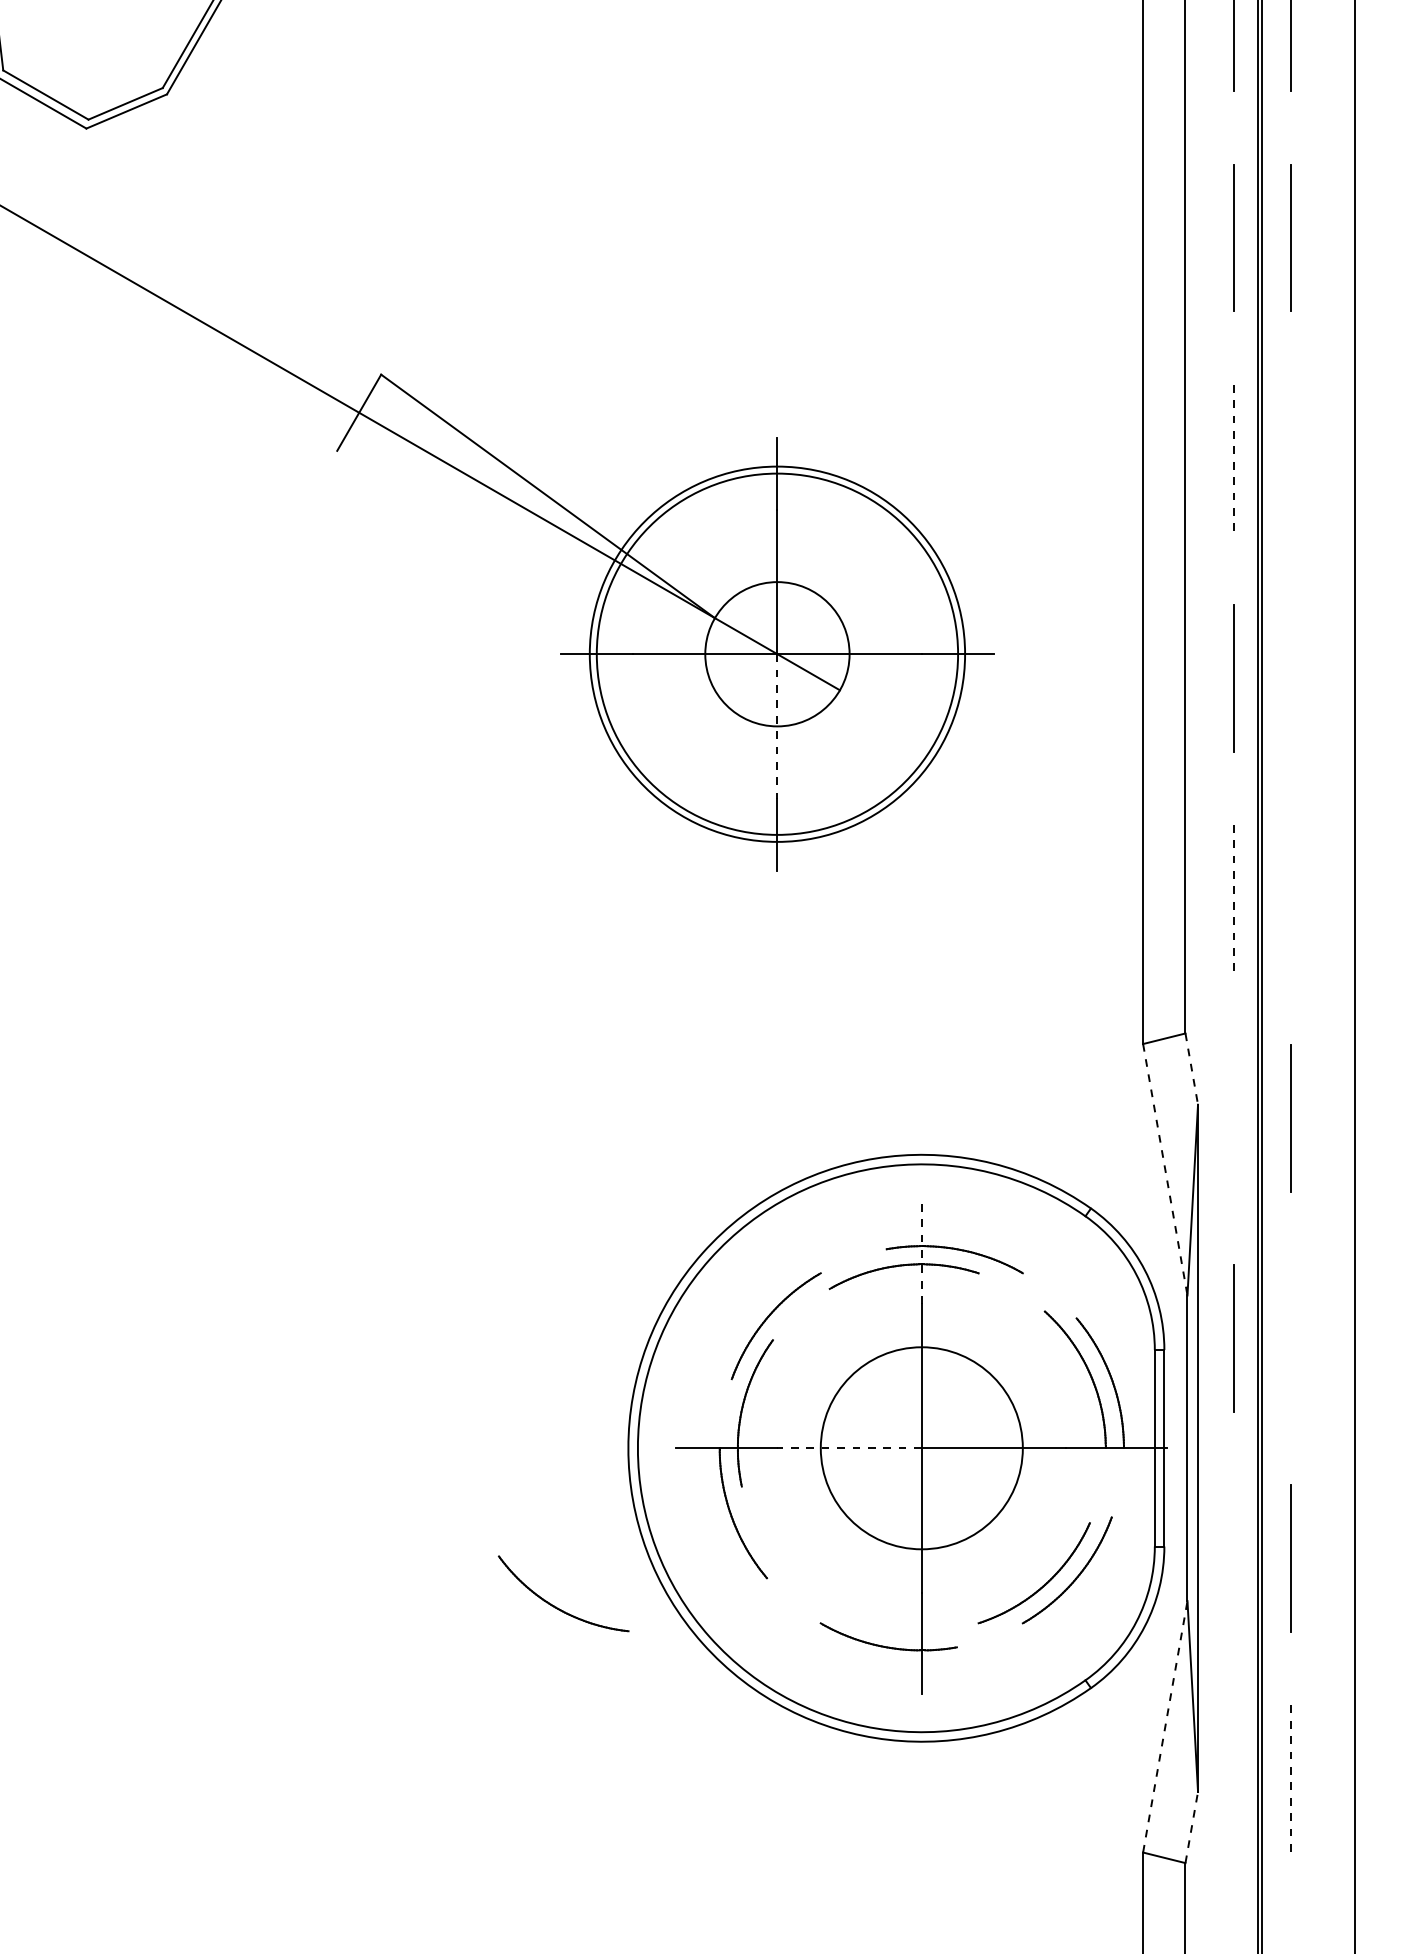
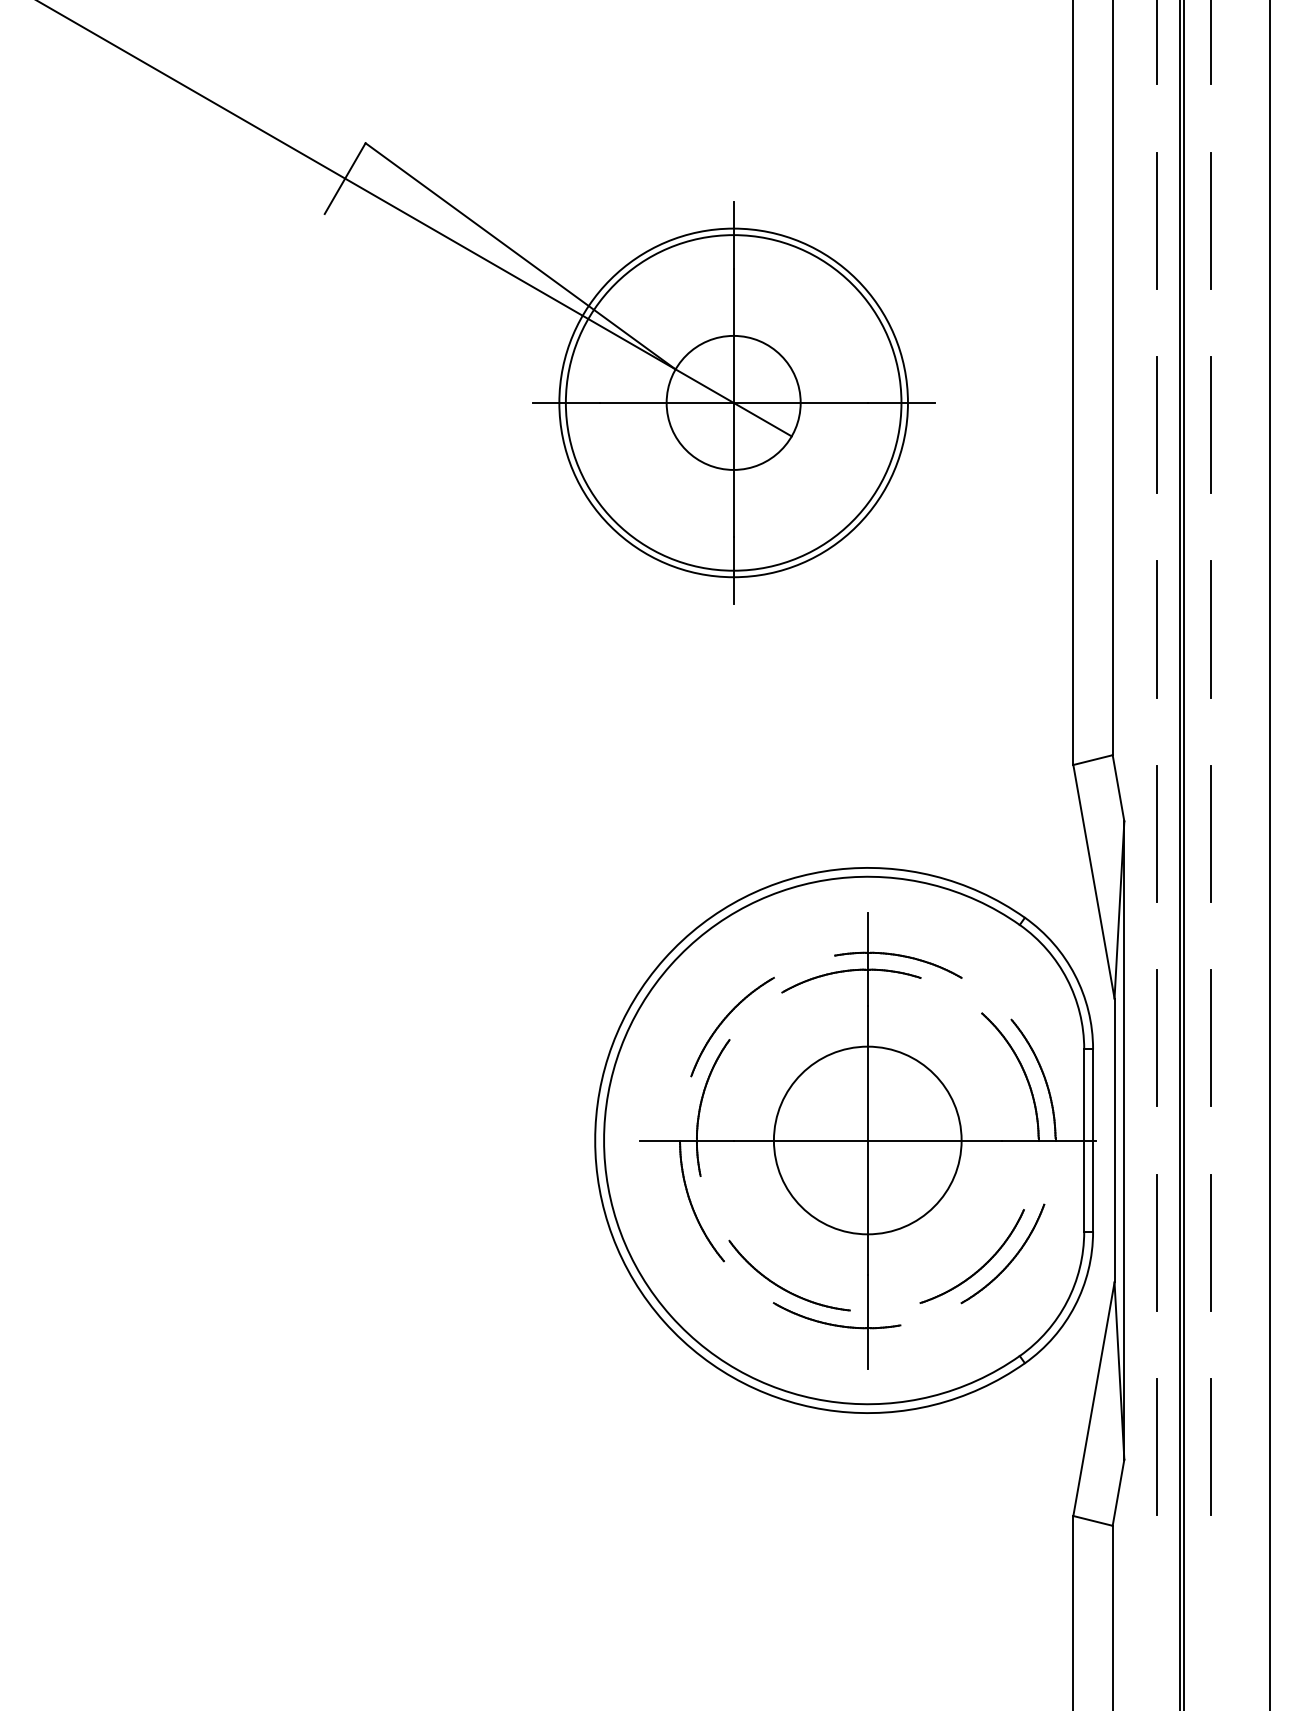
line: (1291, 457) -> (1211, 220), added
line: (1233, 458) -> (1157, 221), dashed -> solid
line: (1290, 678) -> (1210, 425), added
line: (777, 726) -> (733, 470), dashed -> solid
line: (1291, 897) -> (1211, 628), added
line: (1233, 898) -> (1157, 629), dashed -> solid
line: (1191, 1069) -> (1118, 788), dashed -> solid
line: (1233, 1117) -> (1157, 833), added
line: (1165, 1169) -> (1094, 881), dashed -> solid
line: (921, 1253) -> (867, 959), dashed -> solid
line: (1291, 1337) -> (1211, 1037), added
line: (849, 1448) -> (800, 1140), dashed -> solid
line: (1233, 1558) -> (1157, 1242), added
part: (556, 1606) -> (782, 1287), moved
line: (1165, 1726) -> (1094, 1398), dashed -> solid
line: (1291, 1777) -> (1211, 1446), dashed -> solid
line: (1233, 1778) -> (1157, 1447), added
line: (1191, 1826) -> (1118, 1491), dashed -> solid

